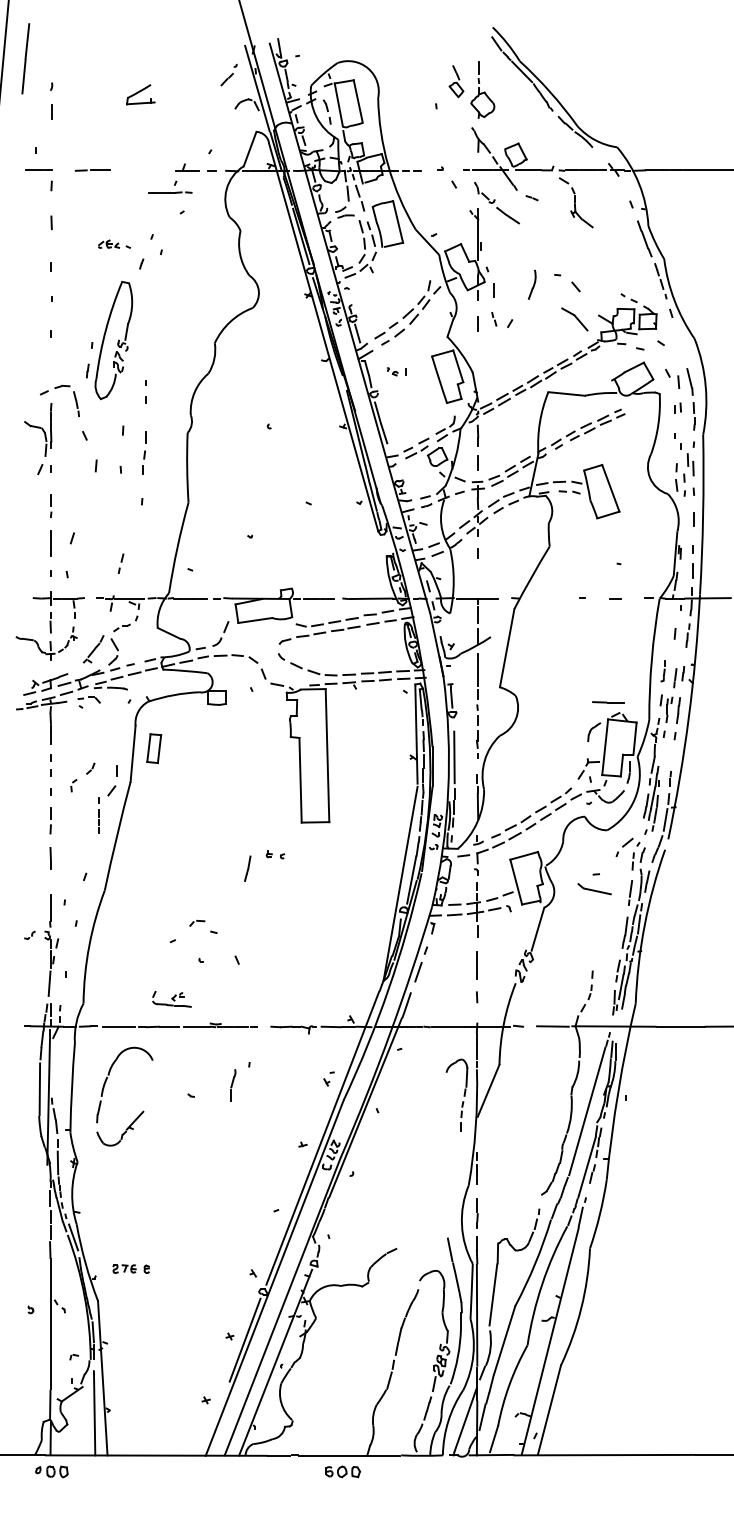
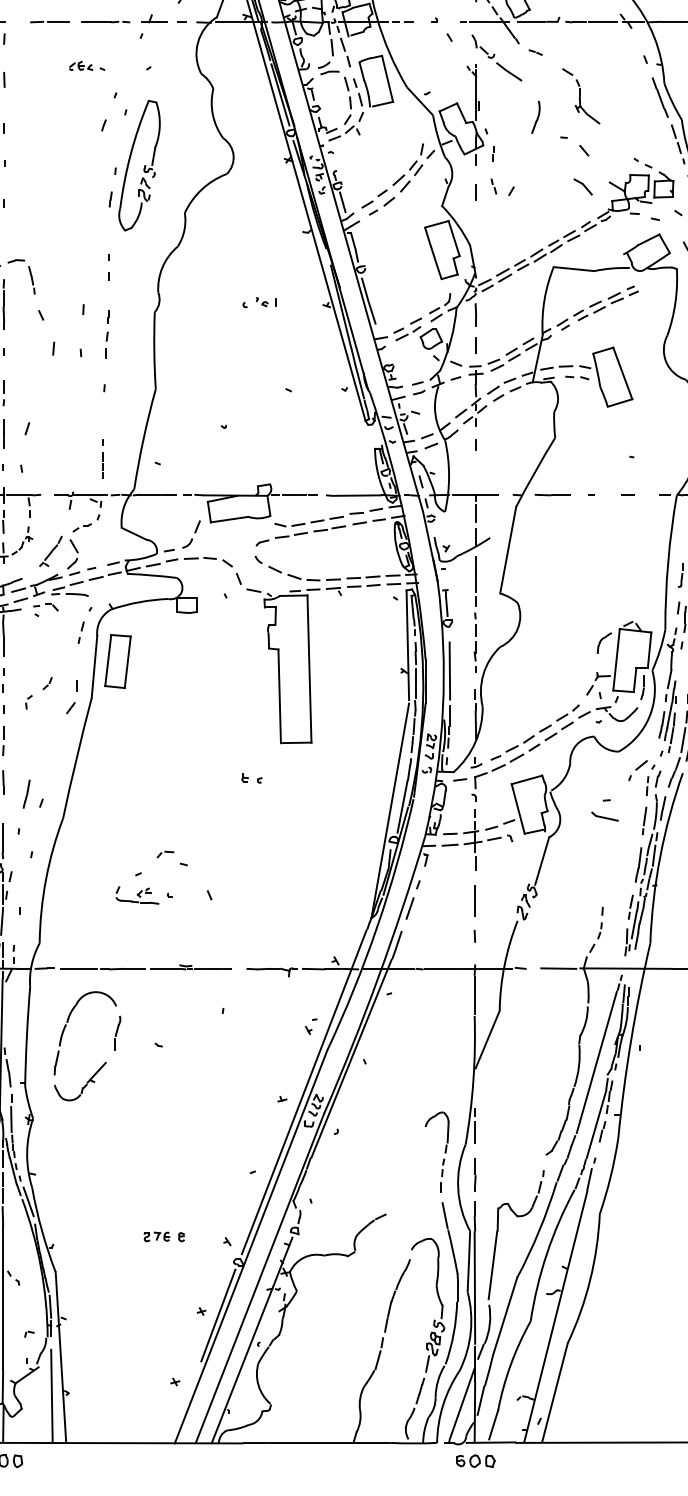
line: (170, 192) -> (105, 21), moved
part: (575, 202) -> (580, 96), moved
part: (114, 243) -> (87, 65), moved
part: (532, 284) -> (536, 117), moved
part: (574, 319) -> (582, 186), size x0.62
part: (109, 340) -> (134, 165), moved
part: (396, 371) -> (266, 301), moved
part: (120, 563) -> (80, 632), moved
line: (608, 702) -> (552, 495), moved
part: (153, 748) -> (117, 661), size x1.67
line: (98, 815) -> (102, 458), moved
line: (247, 868) -> (26, 793), moved
part: (594, 888) -> (604, 816), size x0.71
part: (171, 999) -> (136, 895), moved
part: (233, 1085) -> (118, 1033), moved
part: (463, 1094) -> (444, 1151), moved
part: (130, 1268) -> (163, 1236), moved
part: (343, 1471) -> (476, 1460), moved

